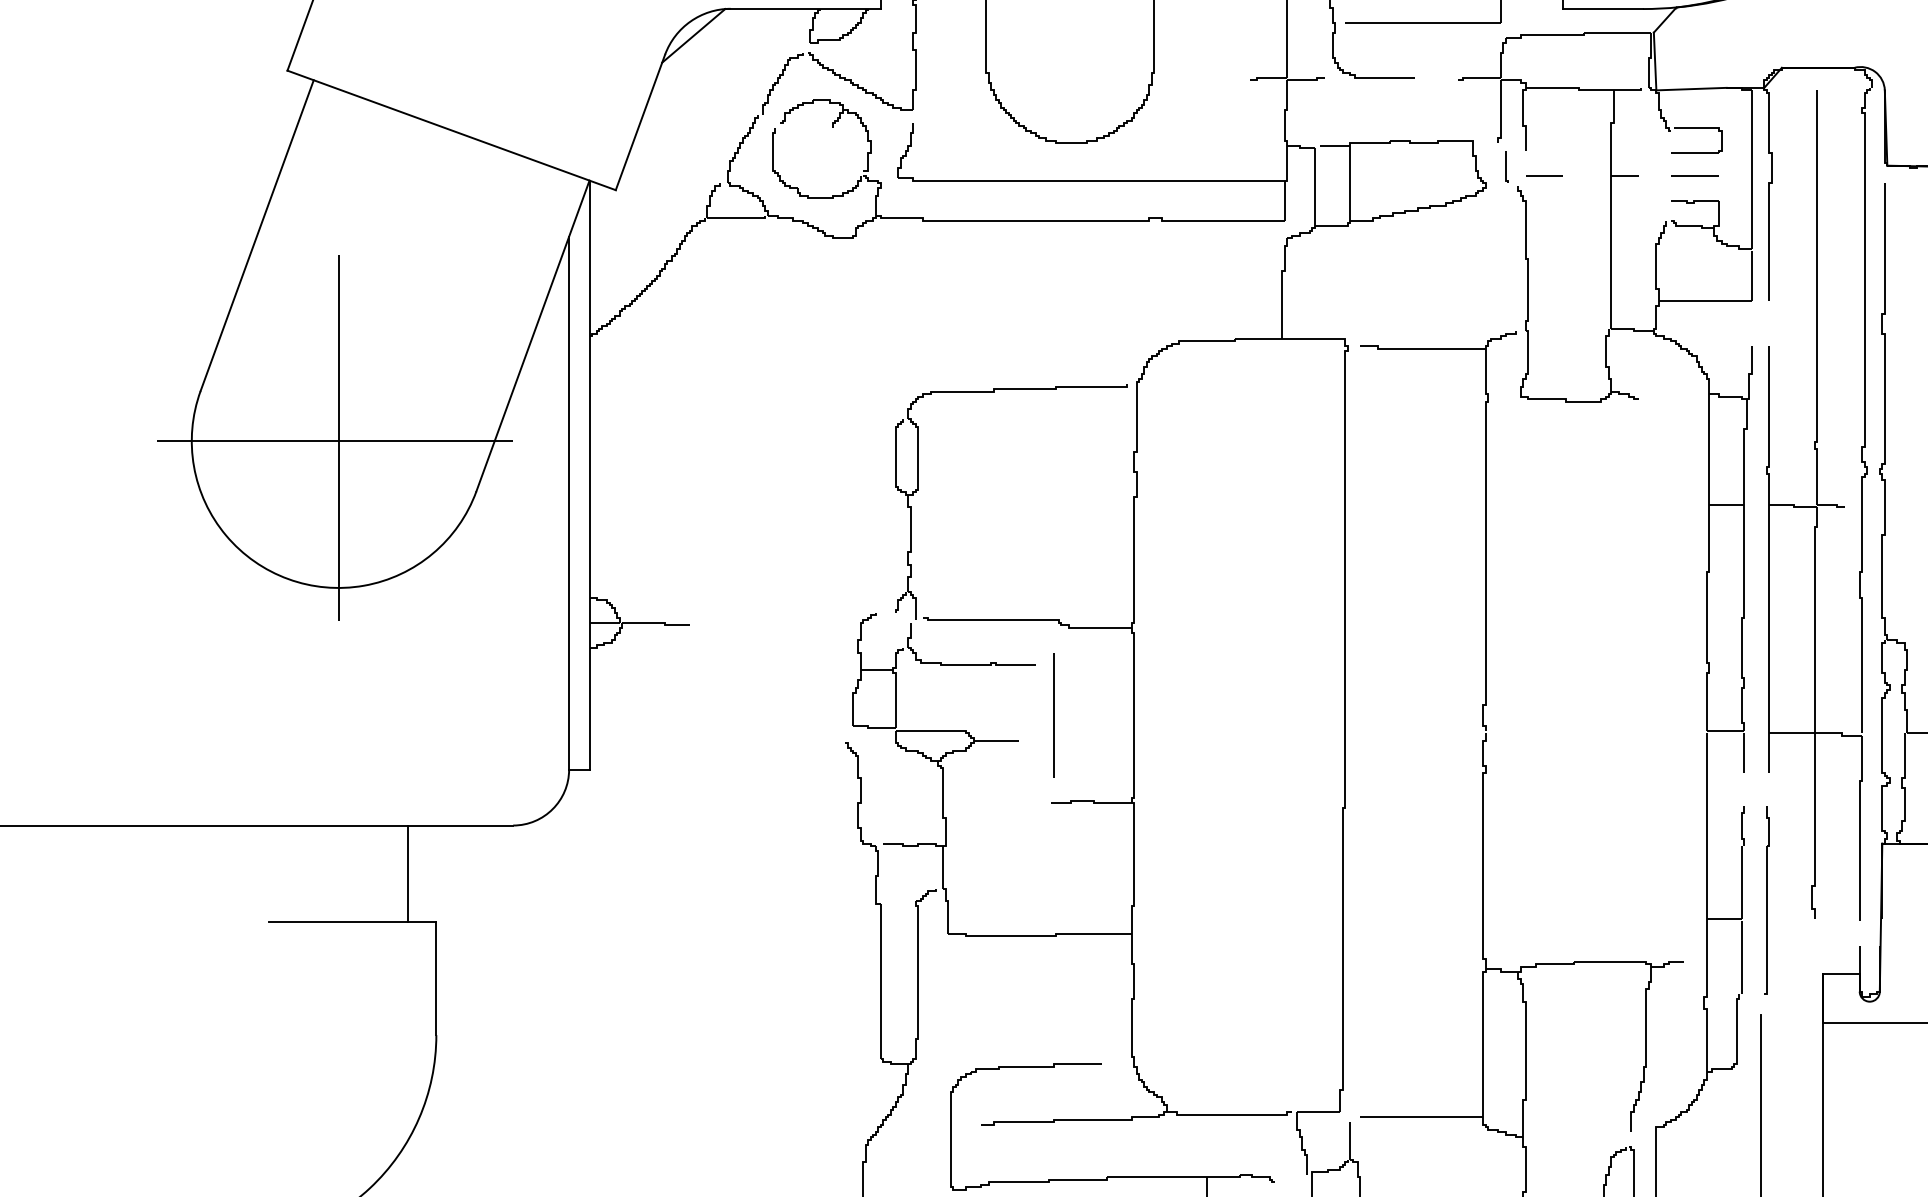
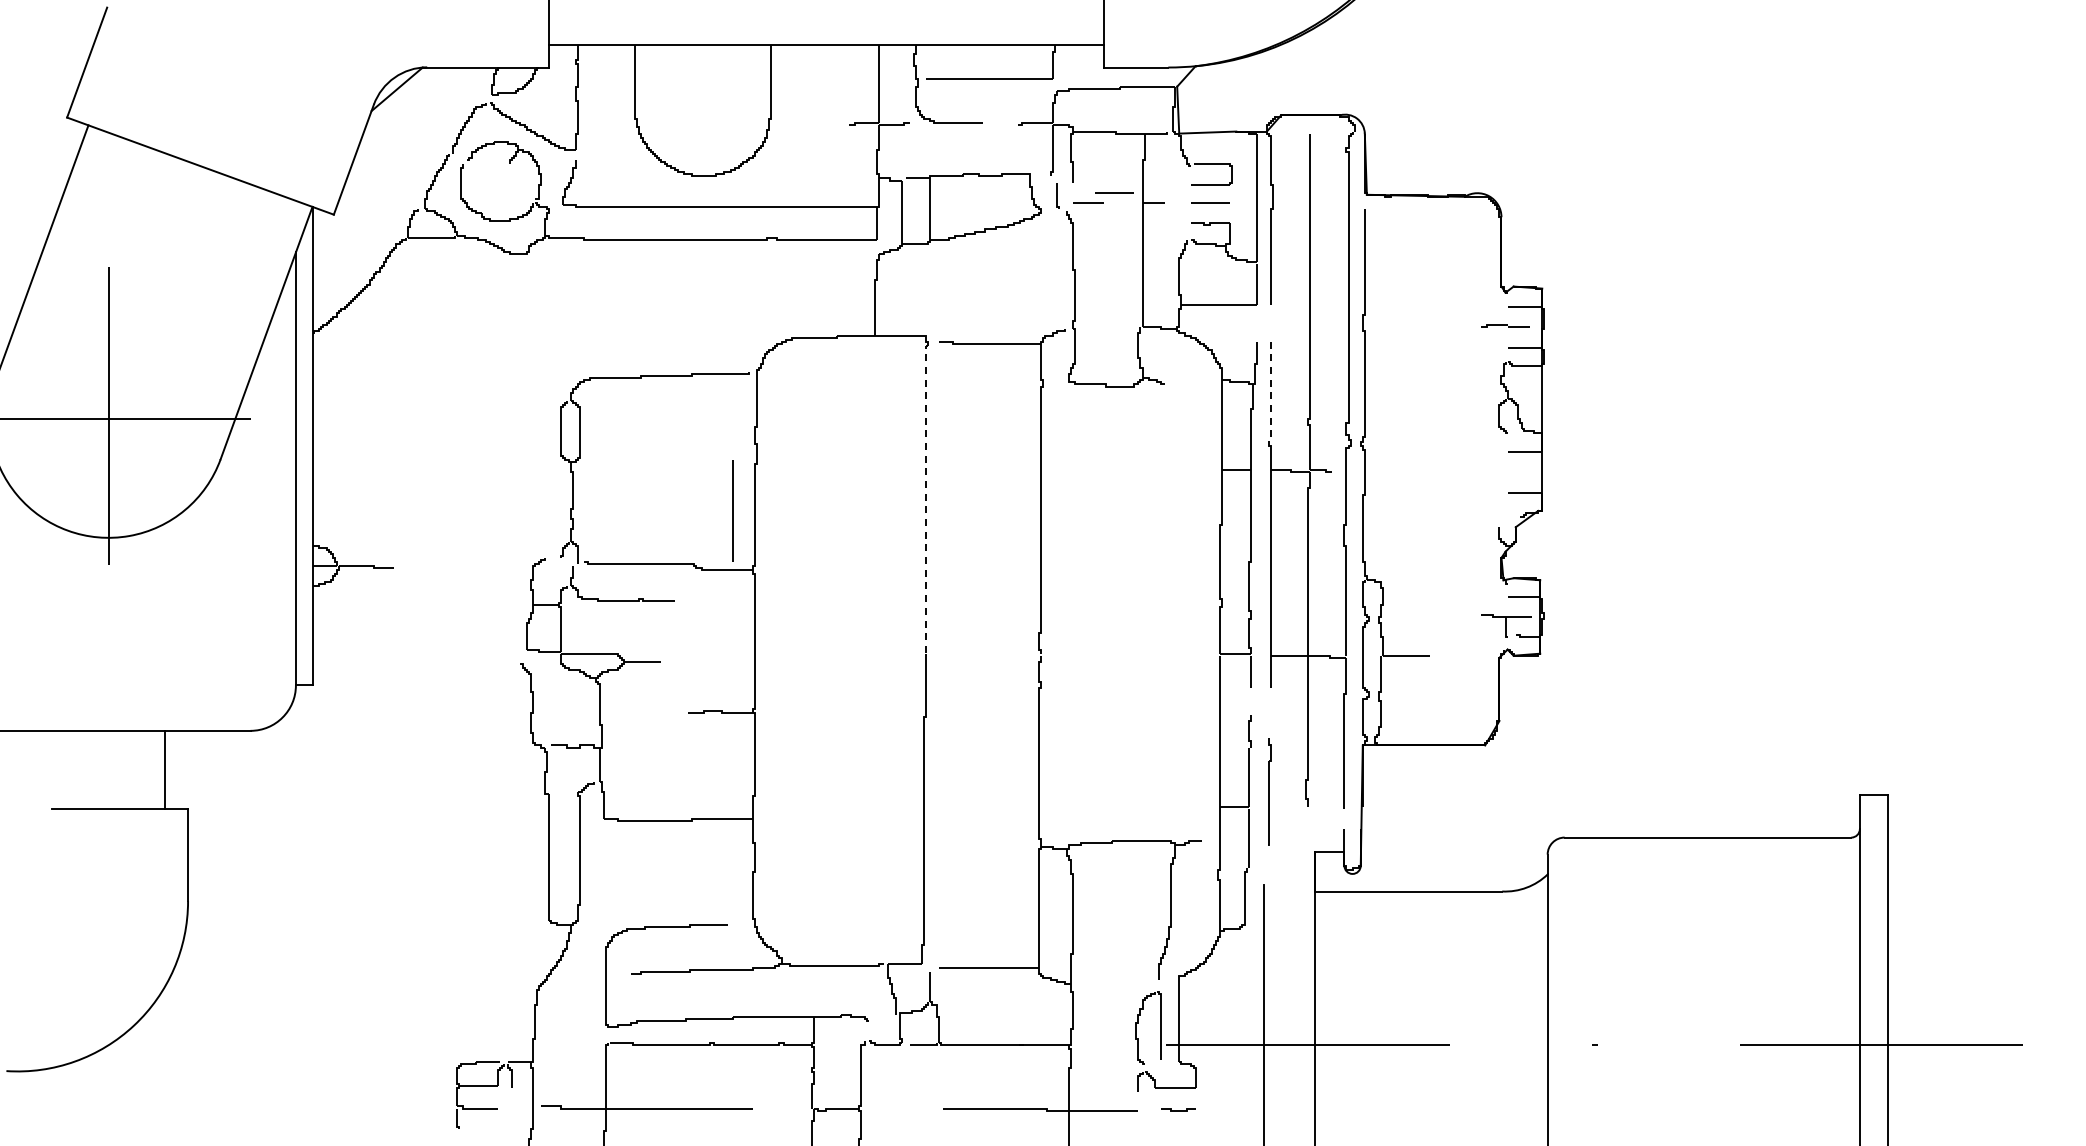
line: (1576, 162) -> (1114, 192), added
line: (1769, 411) -> (1271, 394), solid -> dashed
line: (1345, 535) -> (926, 495), solid -> dashed
line: (1053, 714) -> (732, 510), moved
part: (1767, 900) -> (1269, 791), size x0.7

